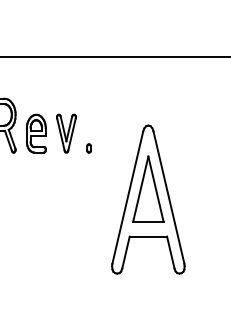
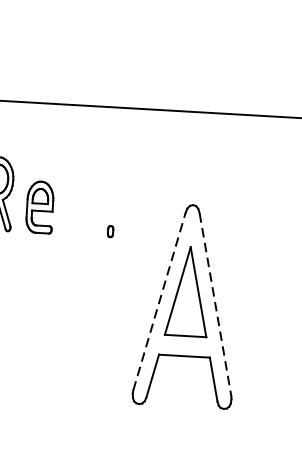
part: (66, 133) -> (81, 209), removed
line: (127, 197) -> (159, 301), solid -> dashed
line: (169, 198) -> (216, 305), solid -> dashed

